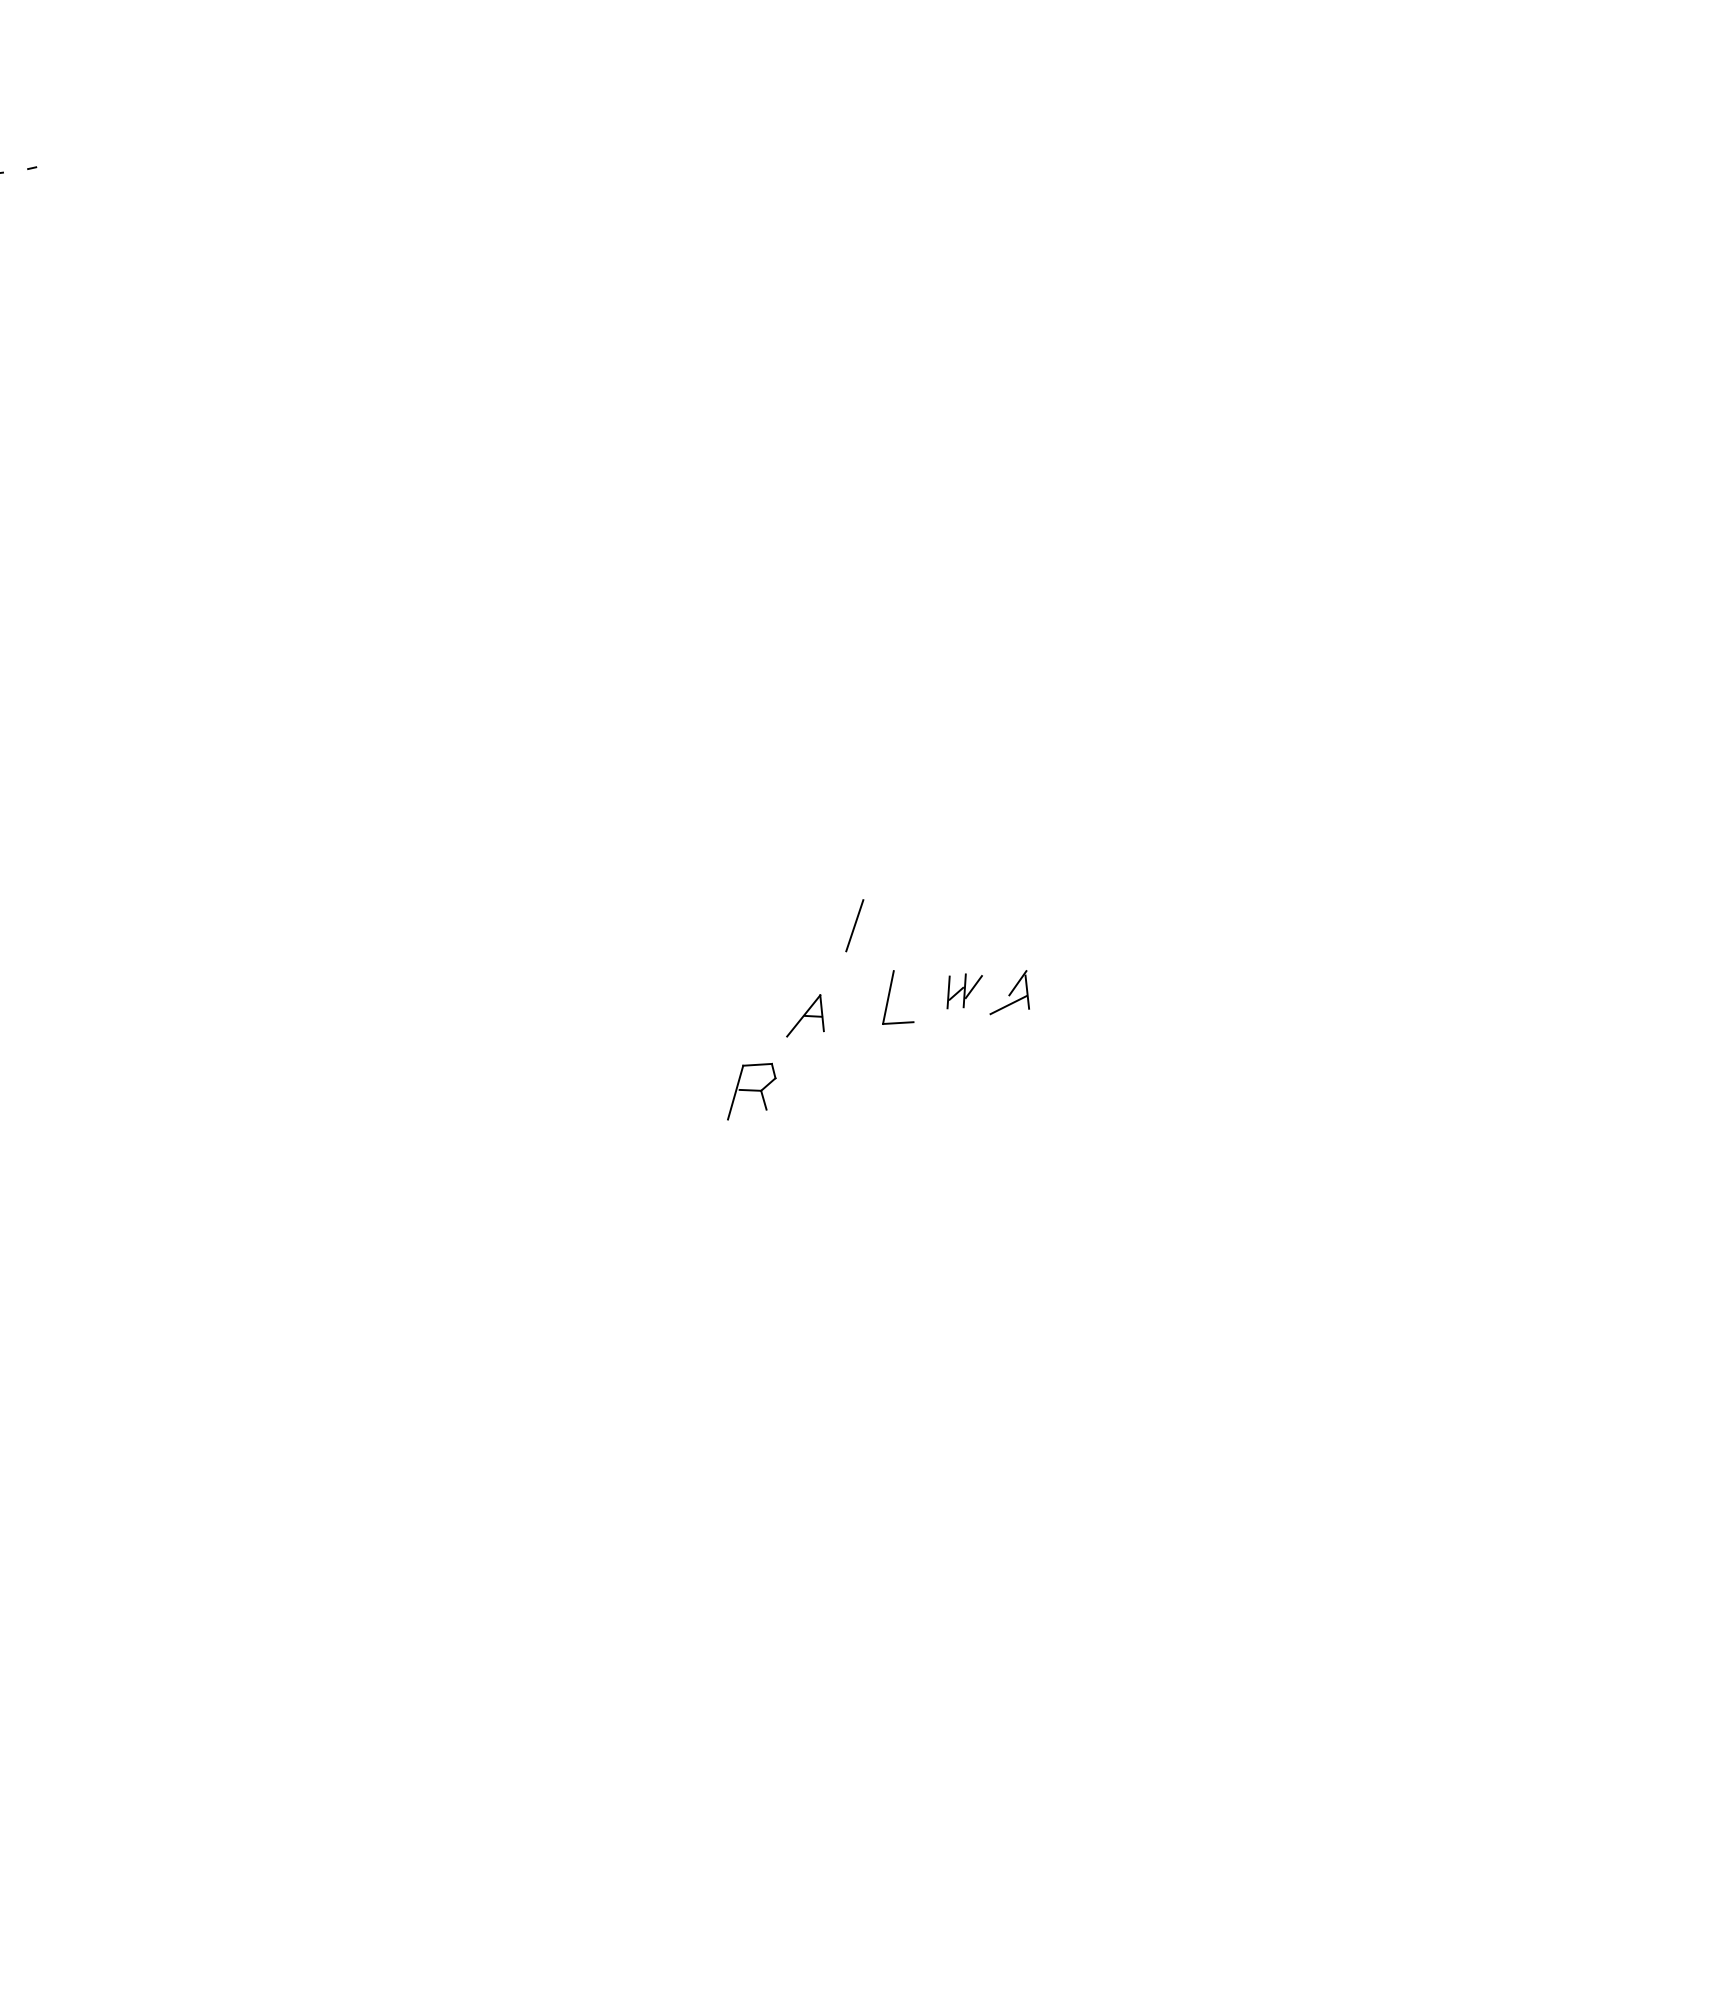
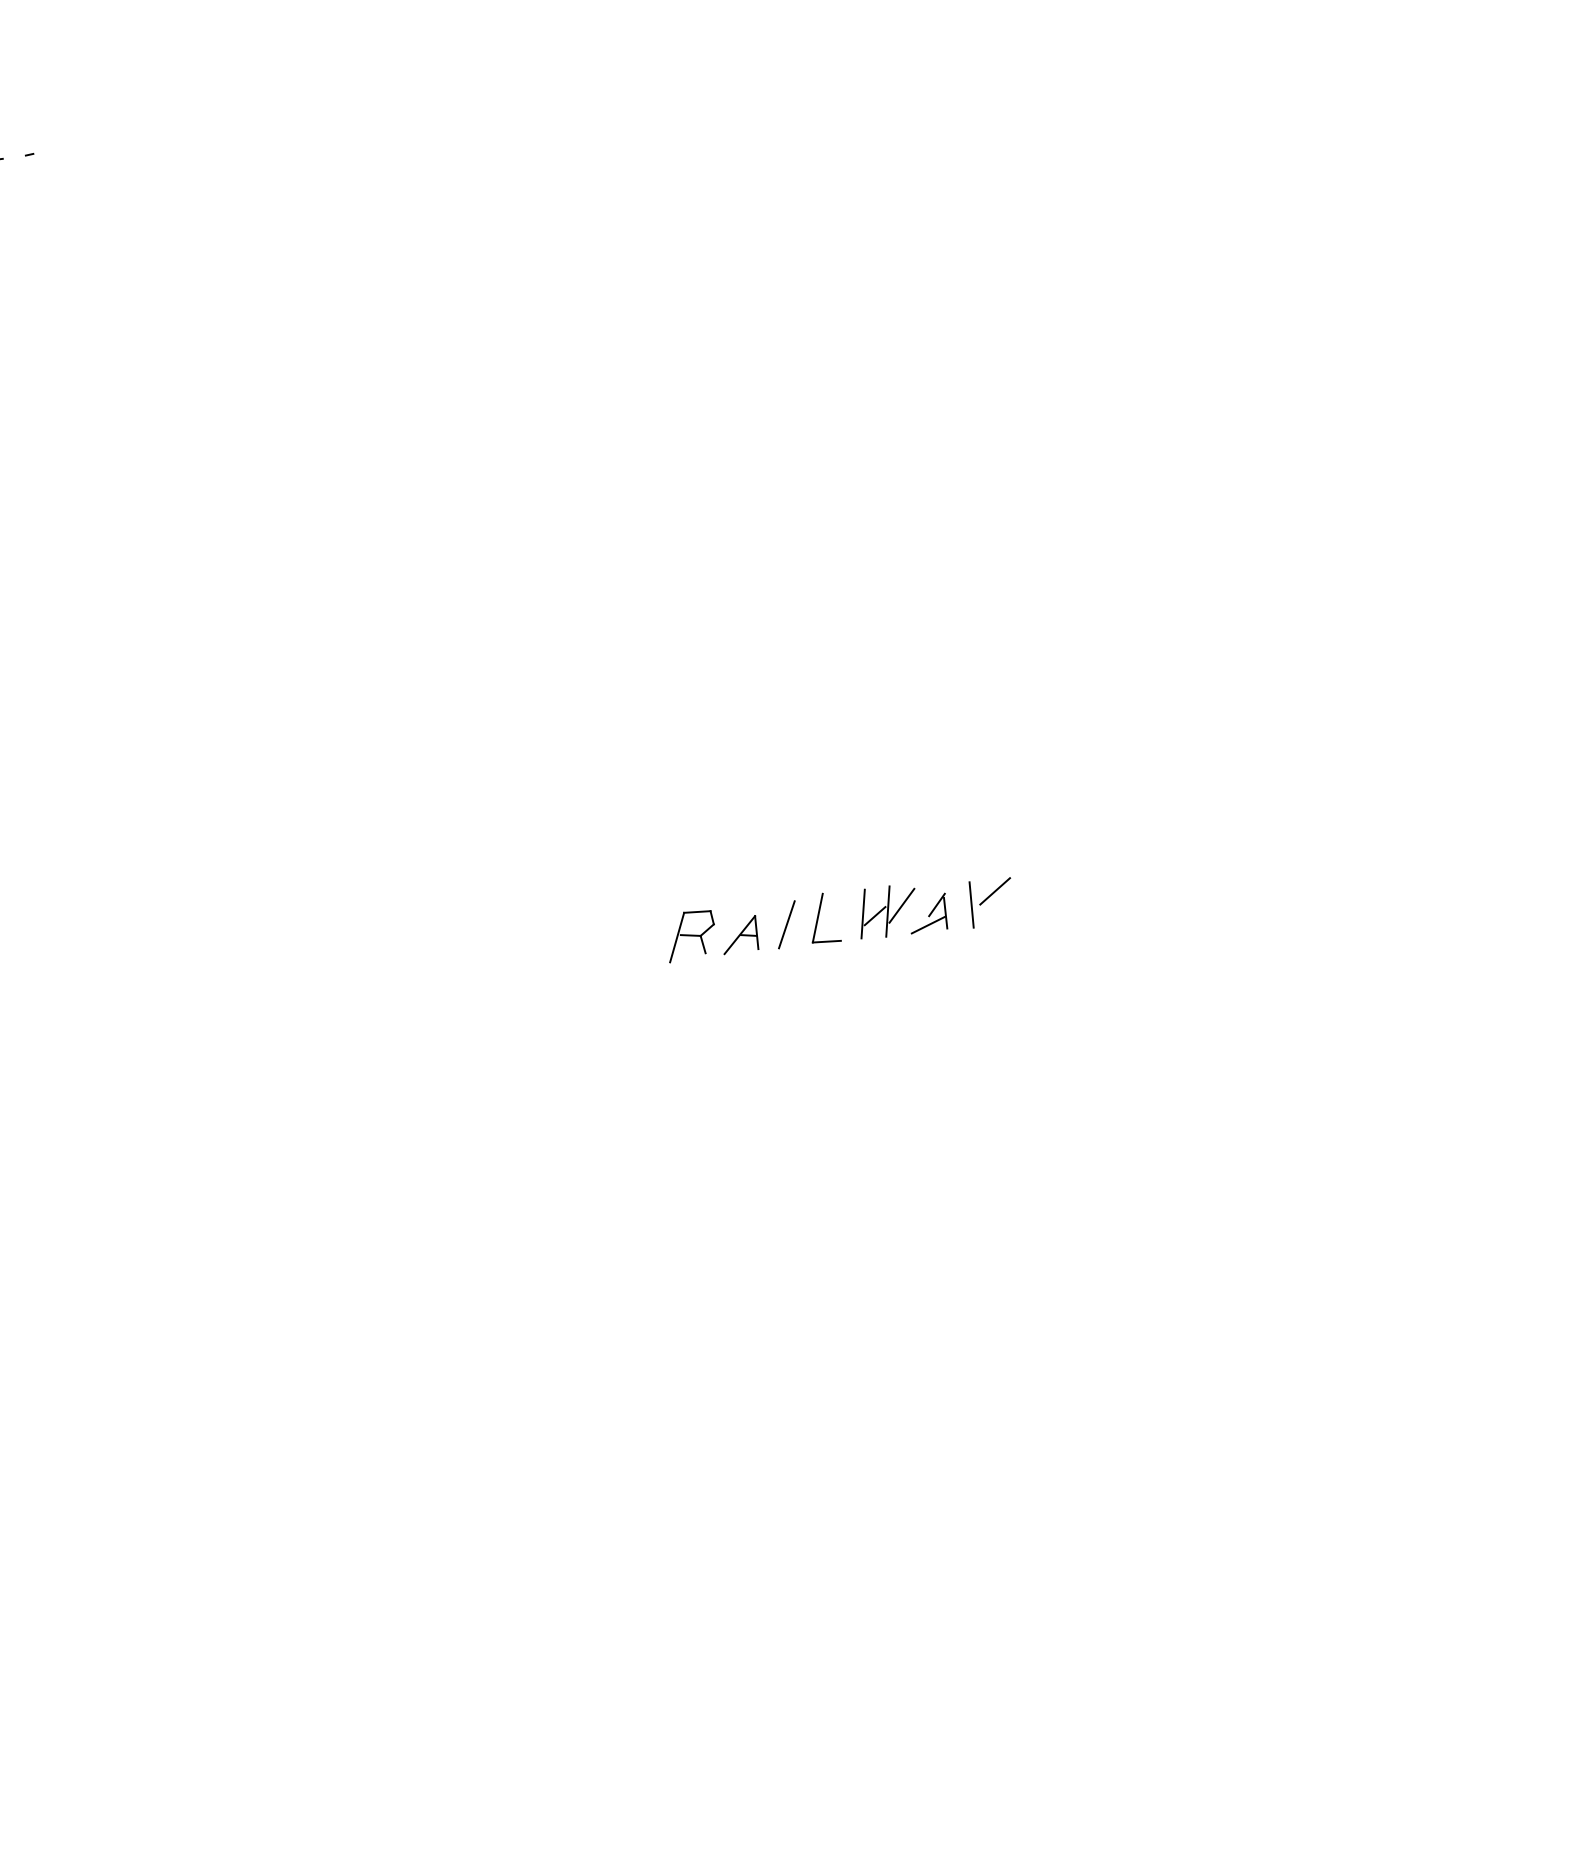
line: (854, 925) -> (786, 924), moved
part: (1075, 980) -> (990, 902), added
part: (964, 991) -> (887, 912), size x1.67
part: (751, 1091) -> (691, 936), moved

